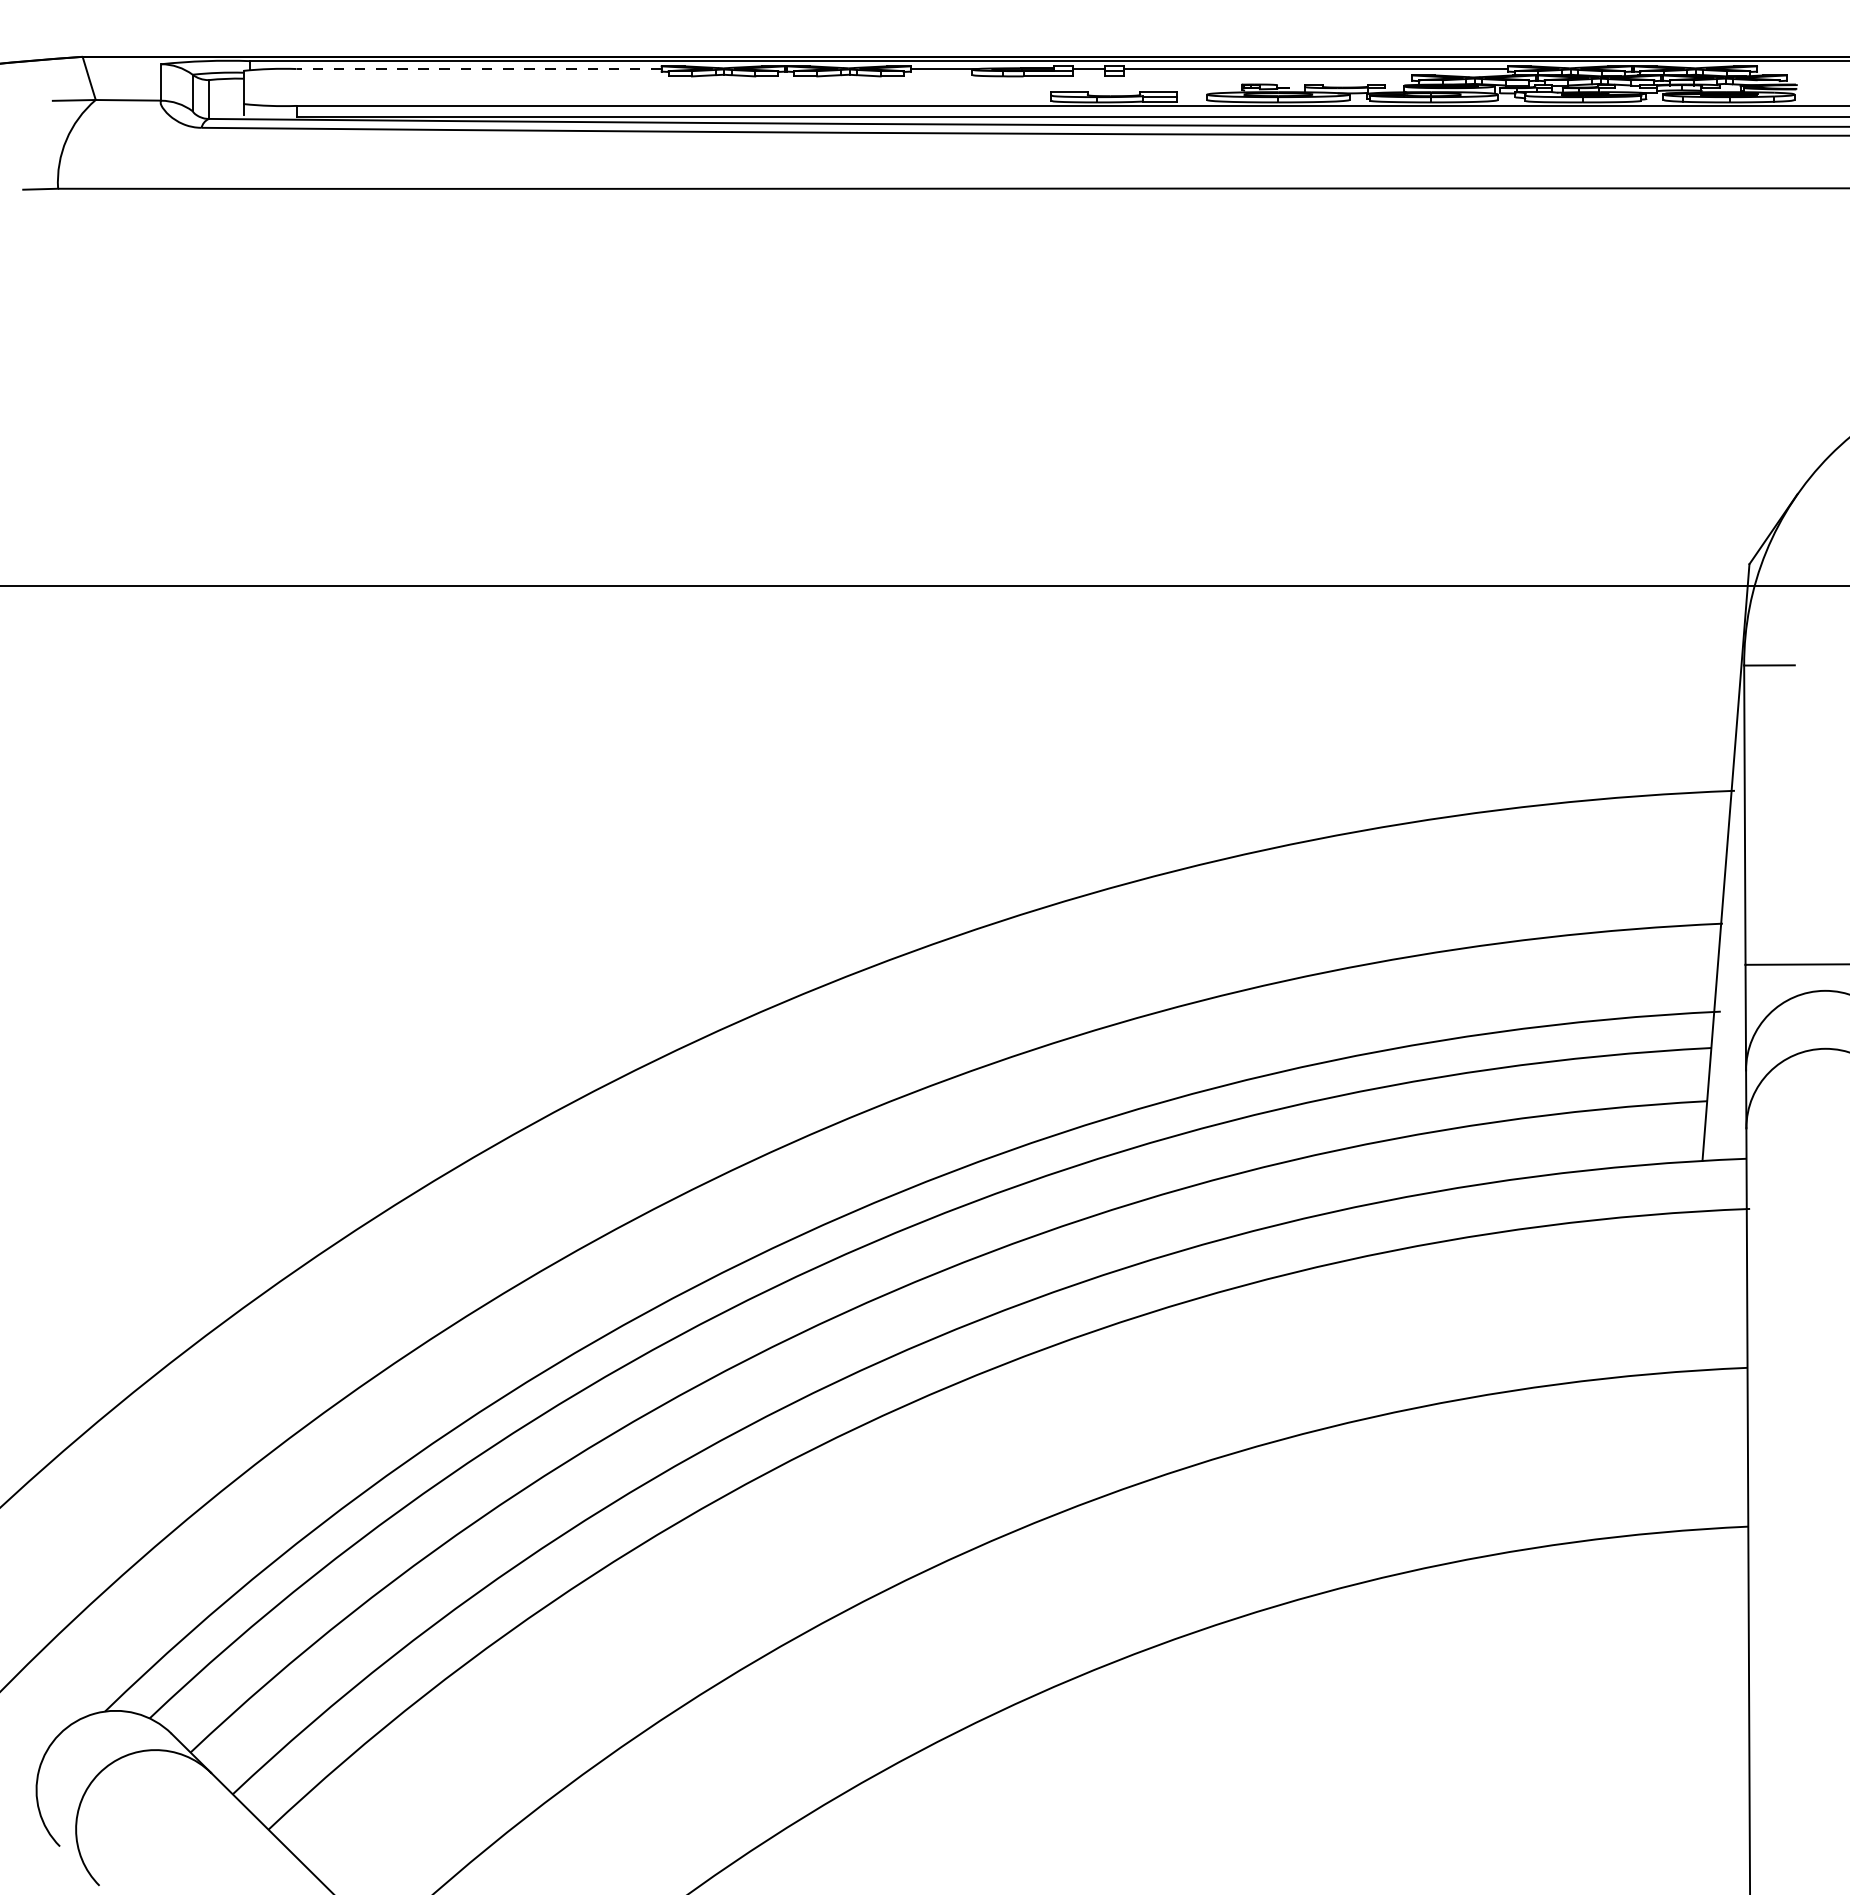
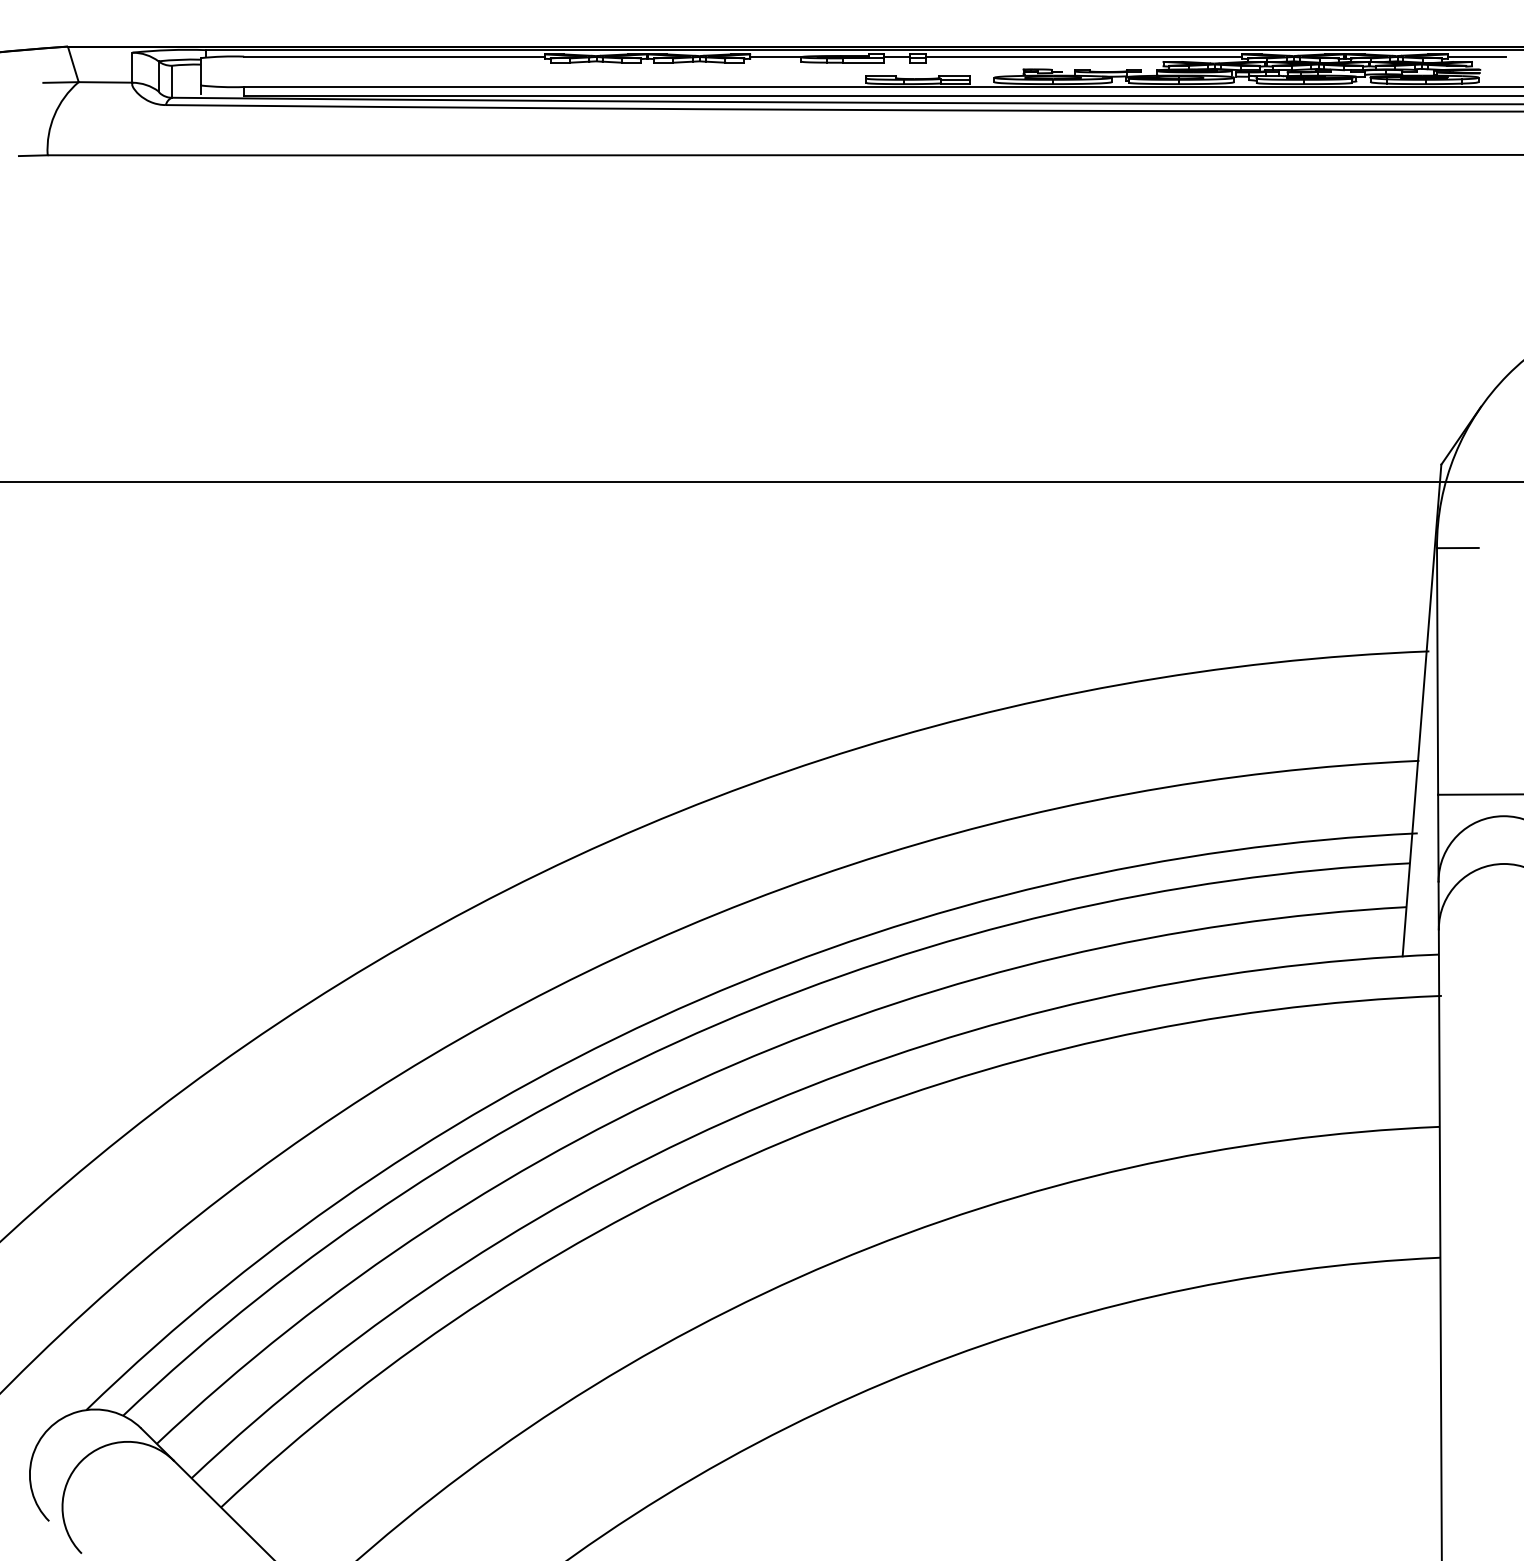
line: (479, 69) -> (394, 57), dashed -> solid
line: (1792, 69) -> (1476, 57), added

